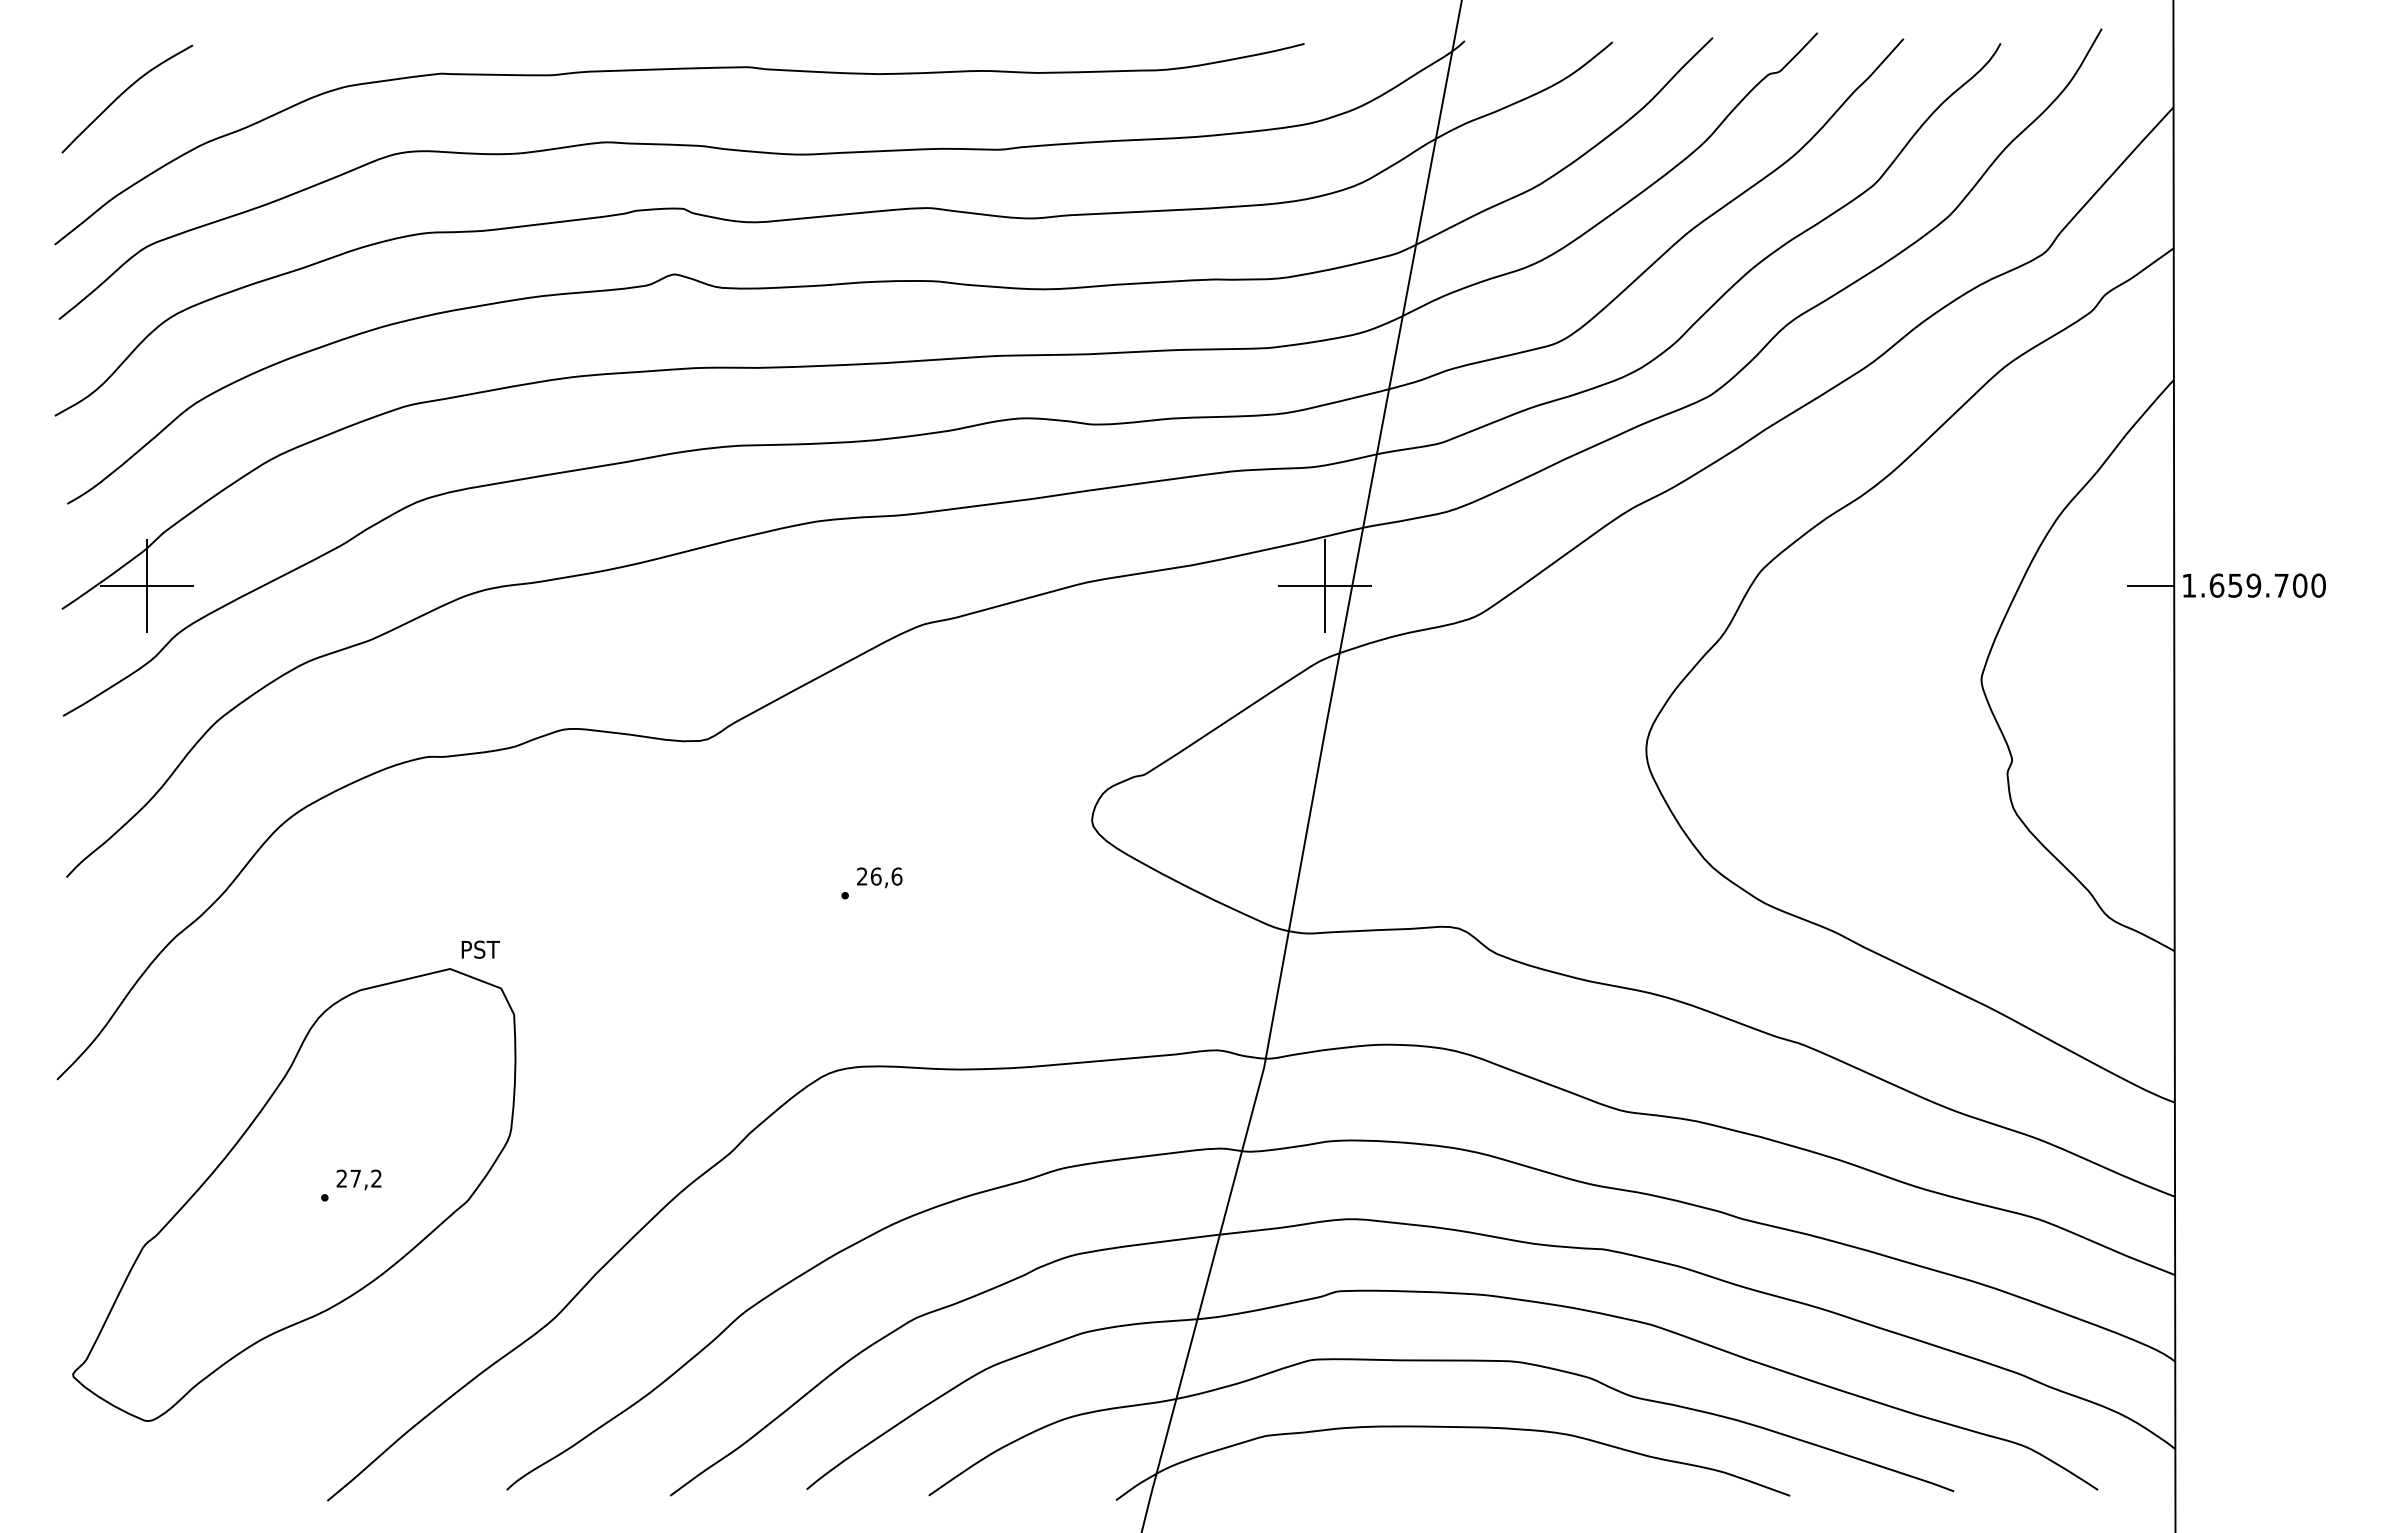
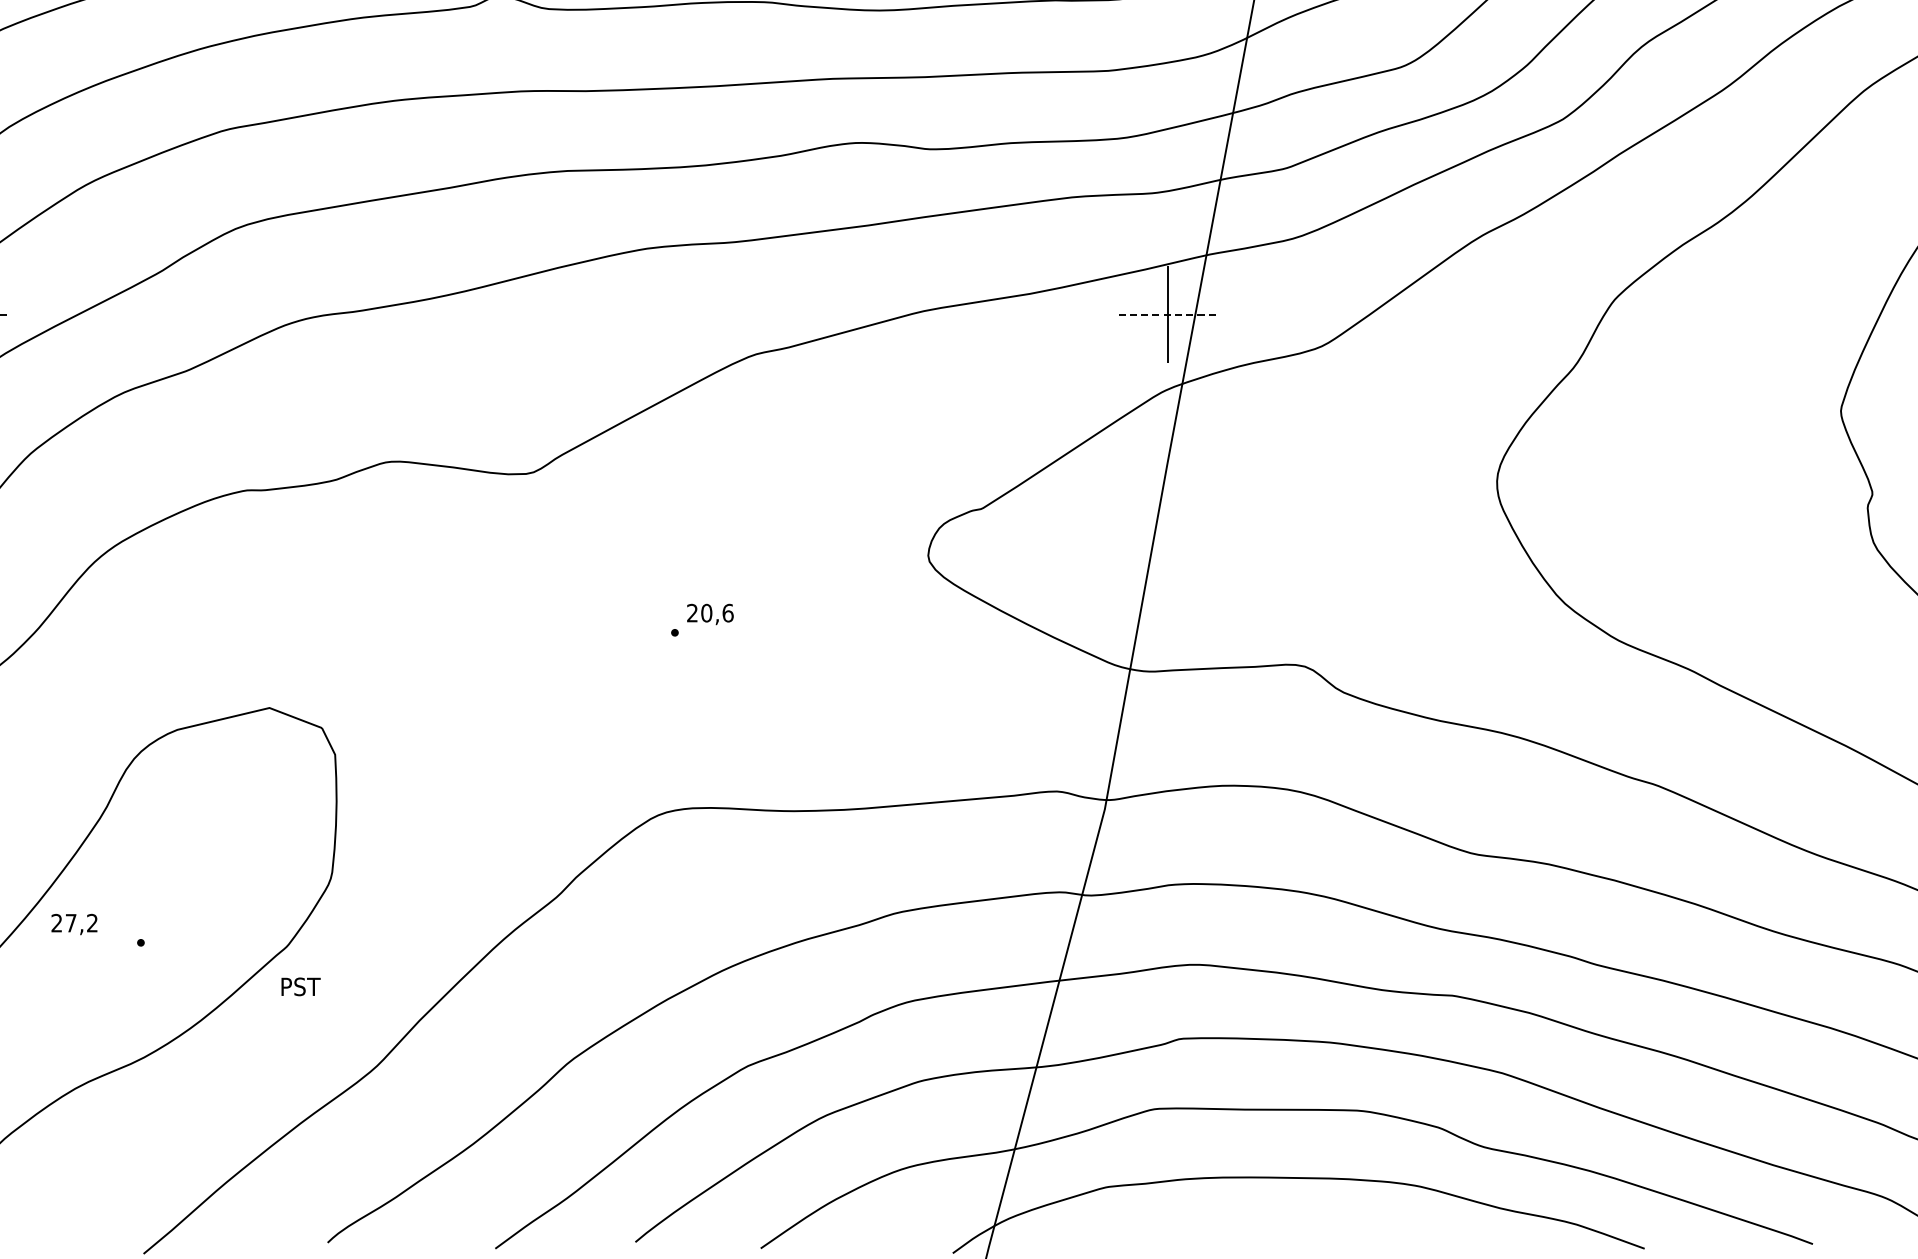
line: (1324, 585) -> (1166, 314), solid -> dashed
text: (875, 876) -> (706, 613), 26,6 -> 20,6
text: (480, 949) -> (300, 986), moved
text: (358, 1179) -> (73, 924), moved

